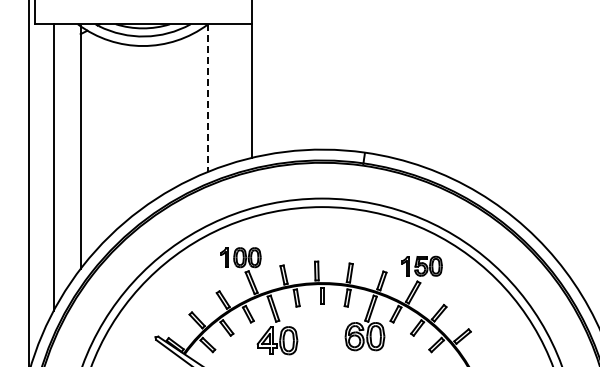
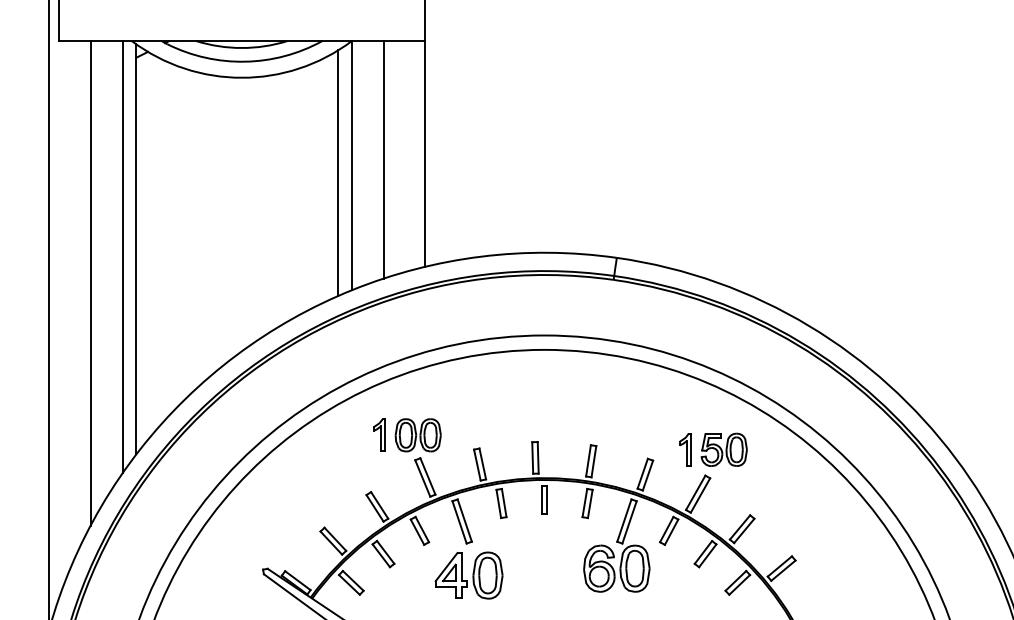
line: (227, 94) -> (384, 159), added
line: (208, 98) -> (352, 166), dashed -> solid
line: (199, 102) -> (337, 173), added
line: (72, 152) -> (122, 257), added

